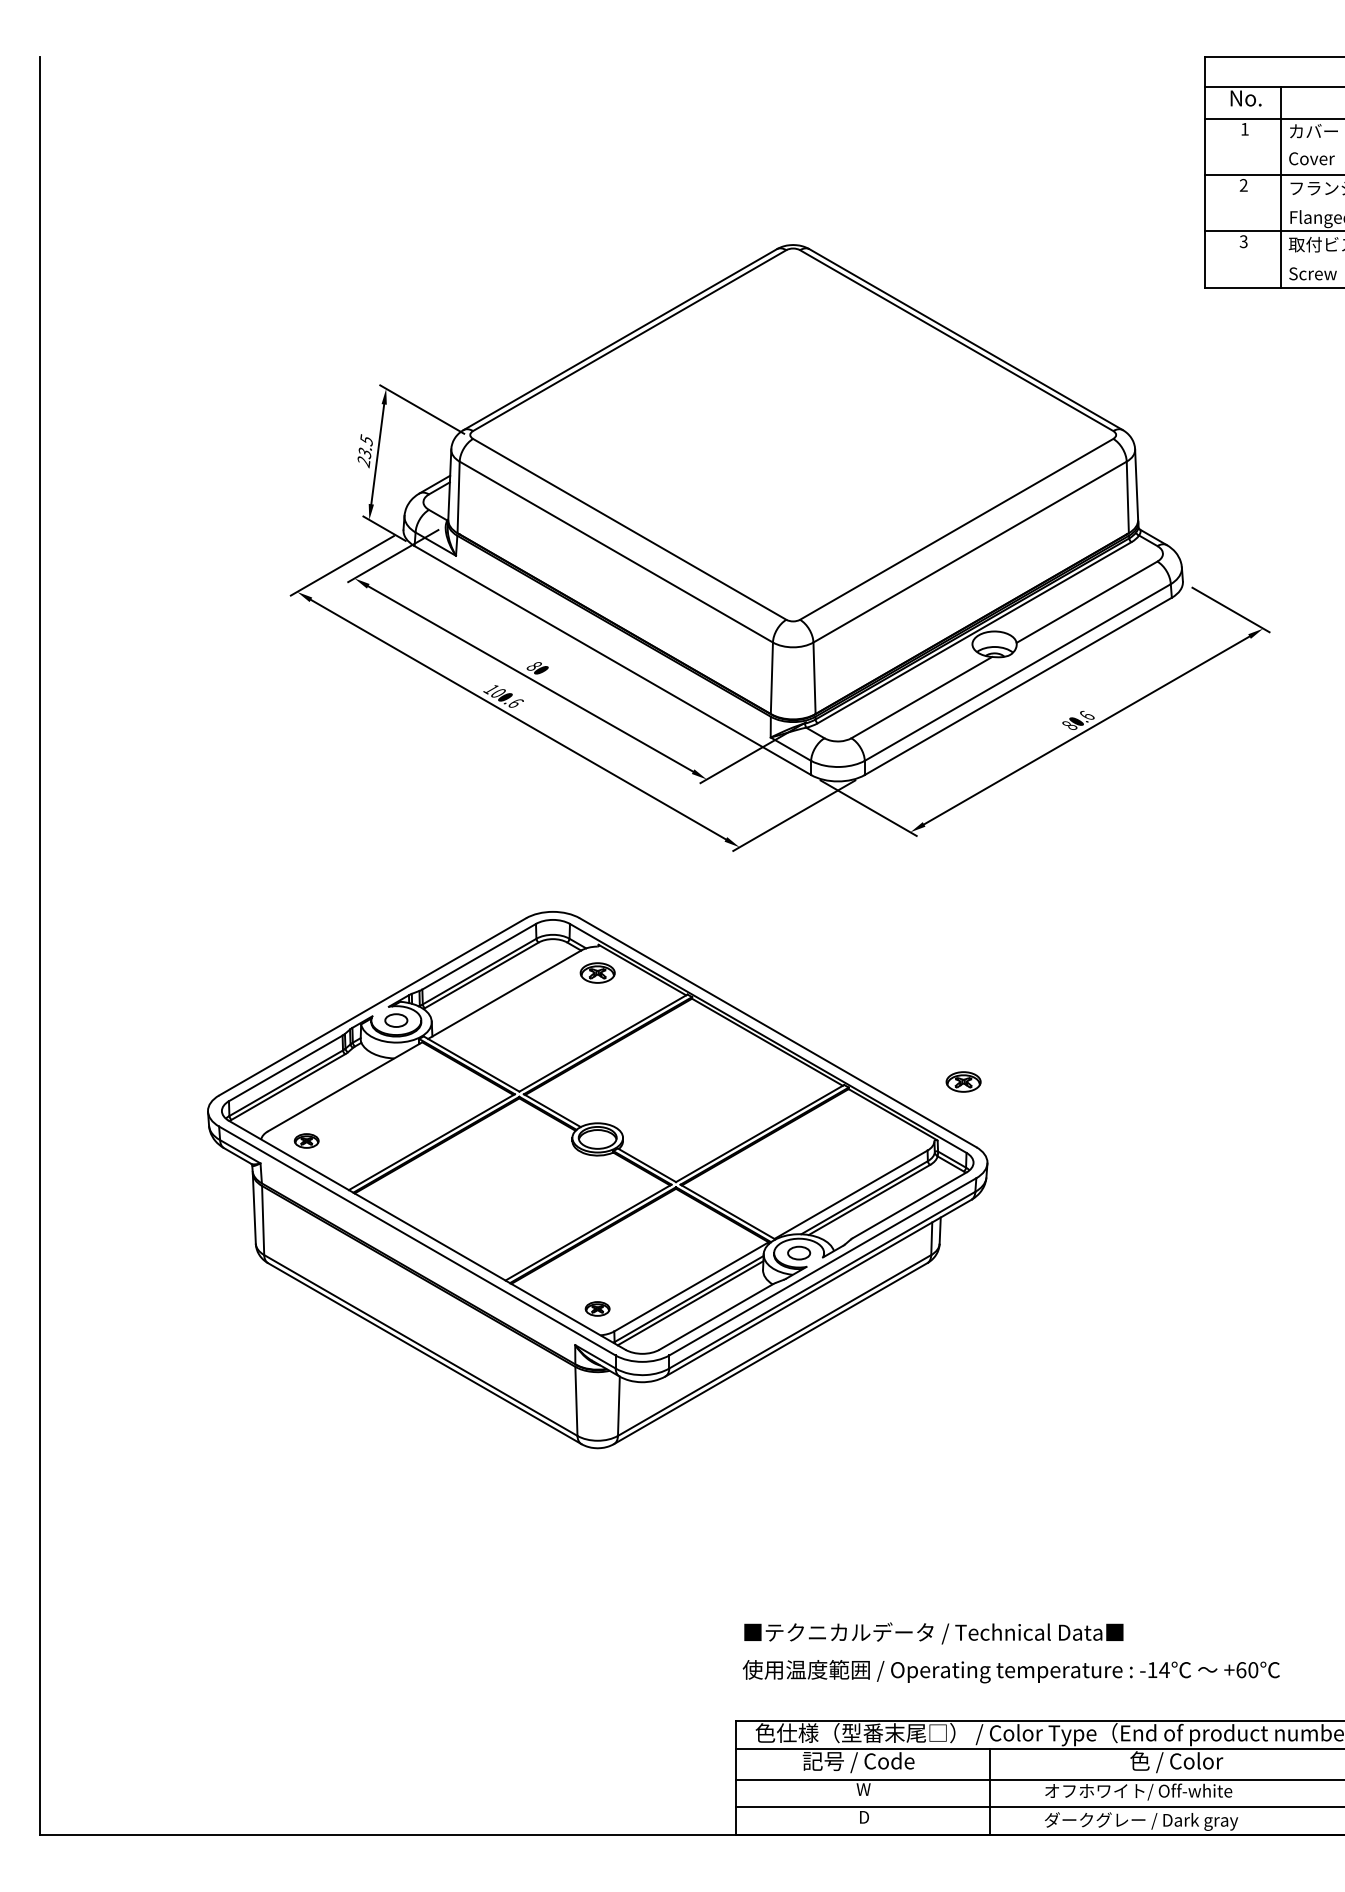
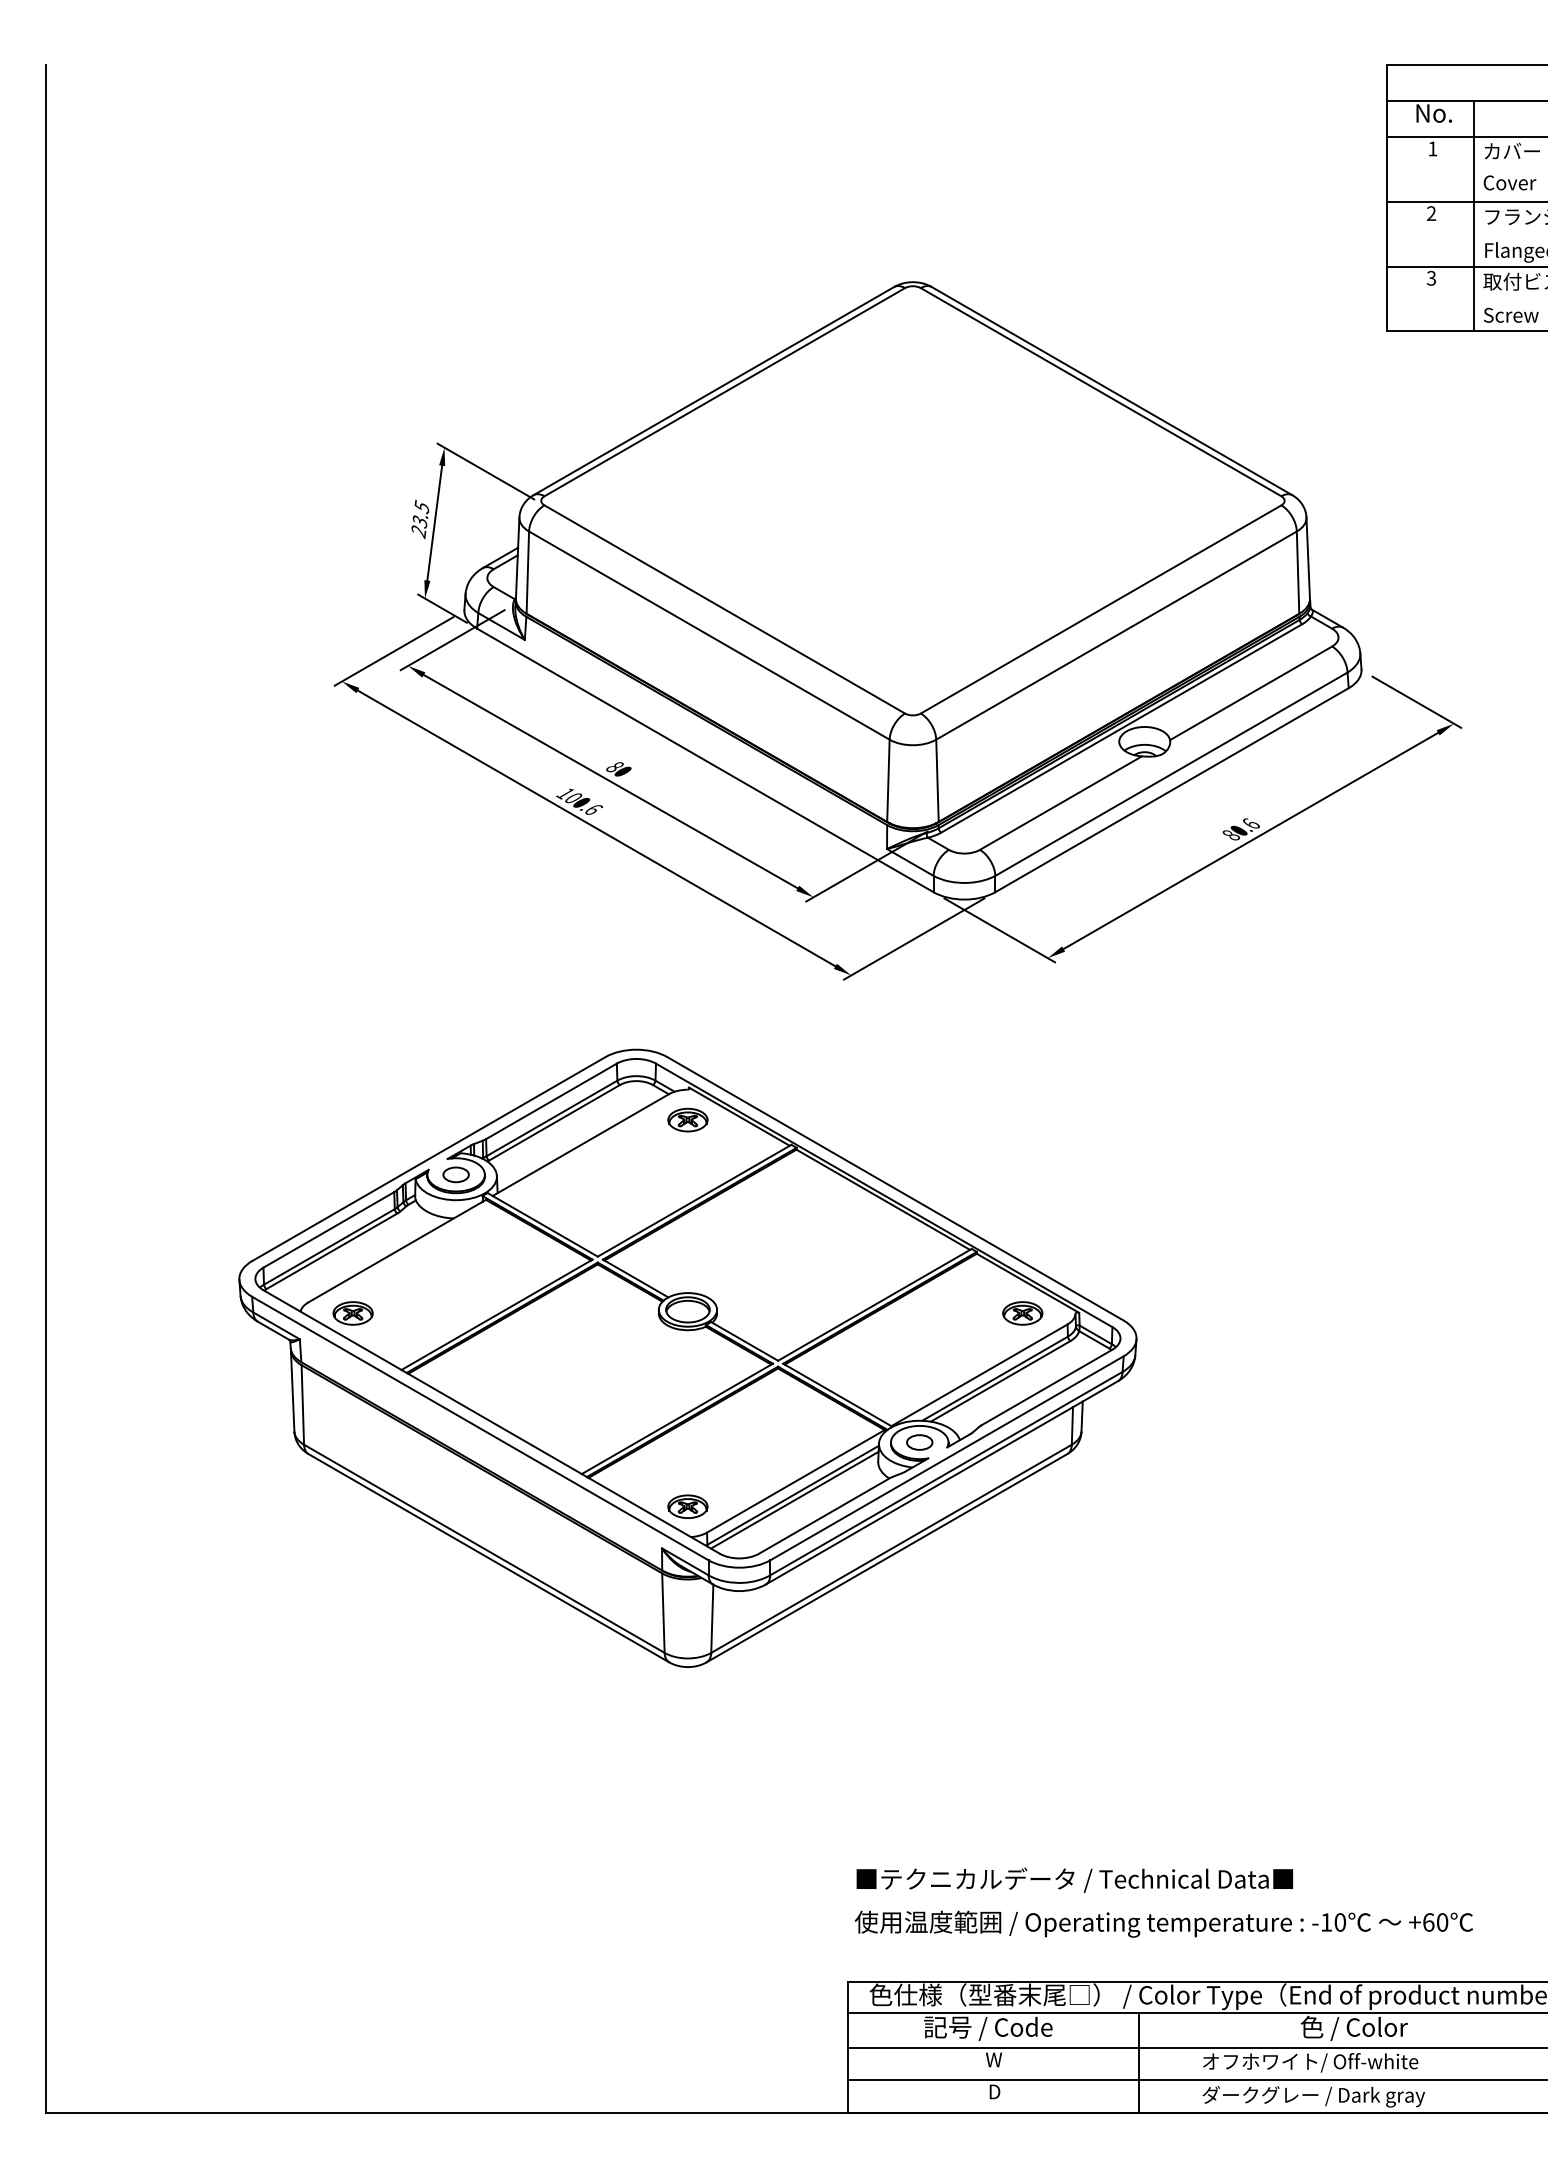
part: (963, 1081) -> (1022, 1312), moved
part: (306, 1140) -> (352, 1312), size x1.43
part: (597, 1308) -> (687, 1506), size x1.43
text: (1164, 1670) -> (1340, 1922), -14 -> -10

